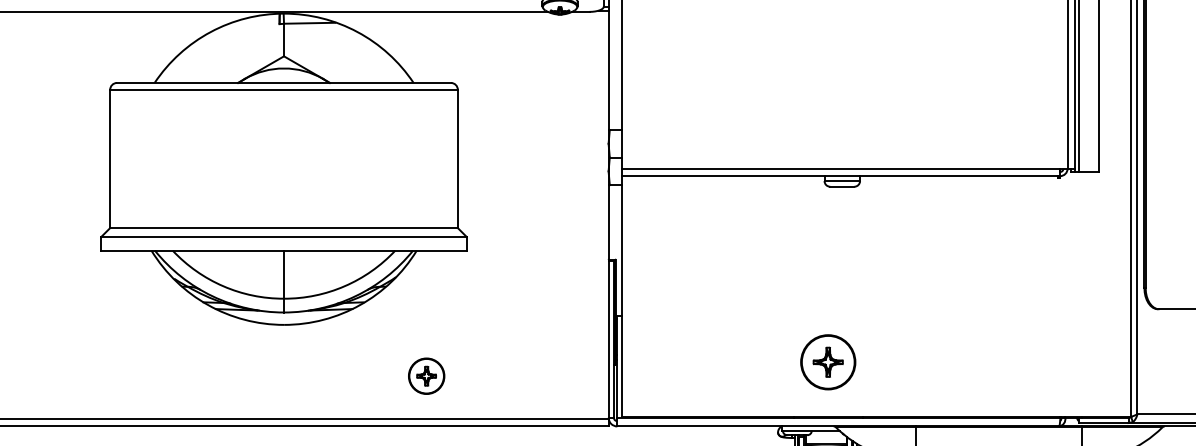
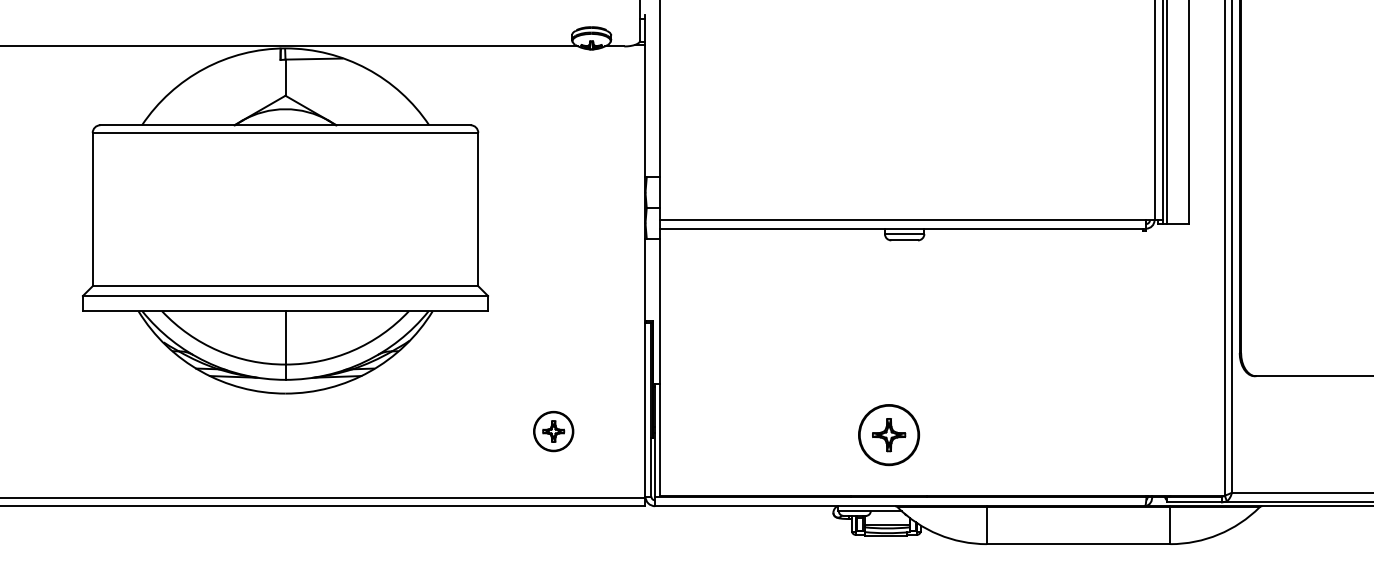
part: (426, 376) -> (553, 431), moved

